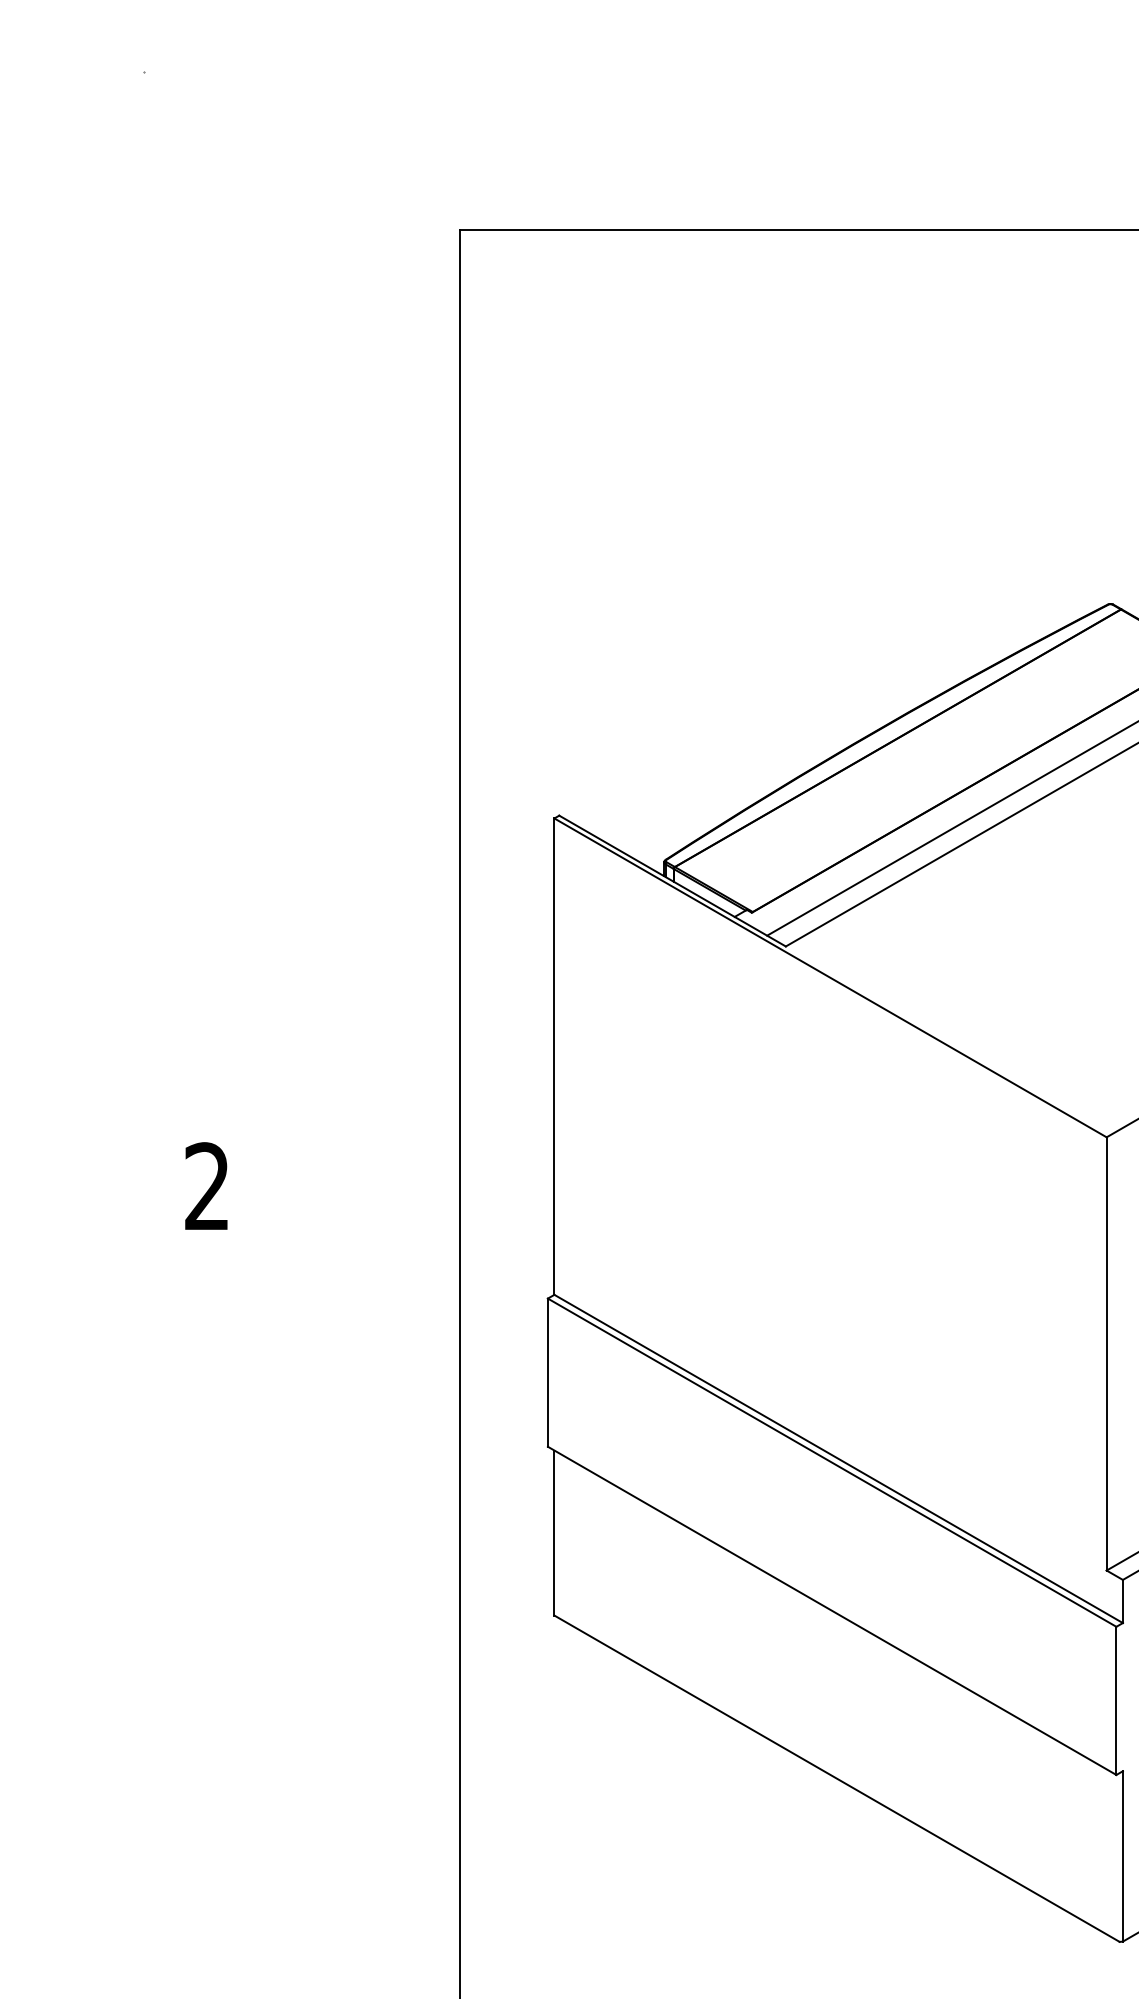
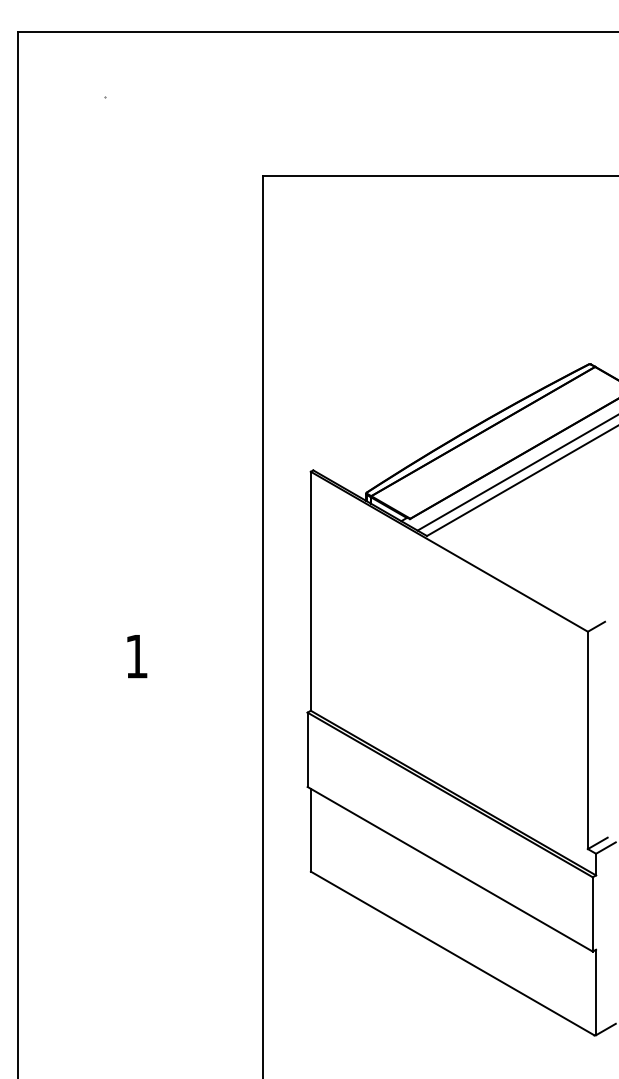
text: (206, 1186) -> (136, 656), 2 -> 1

